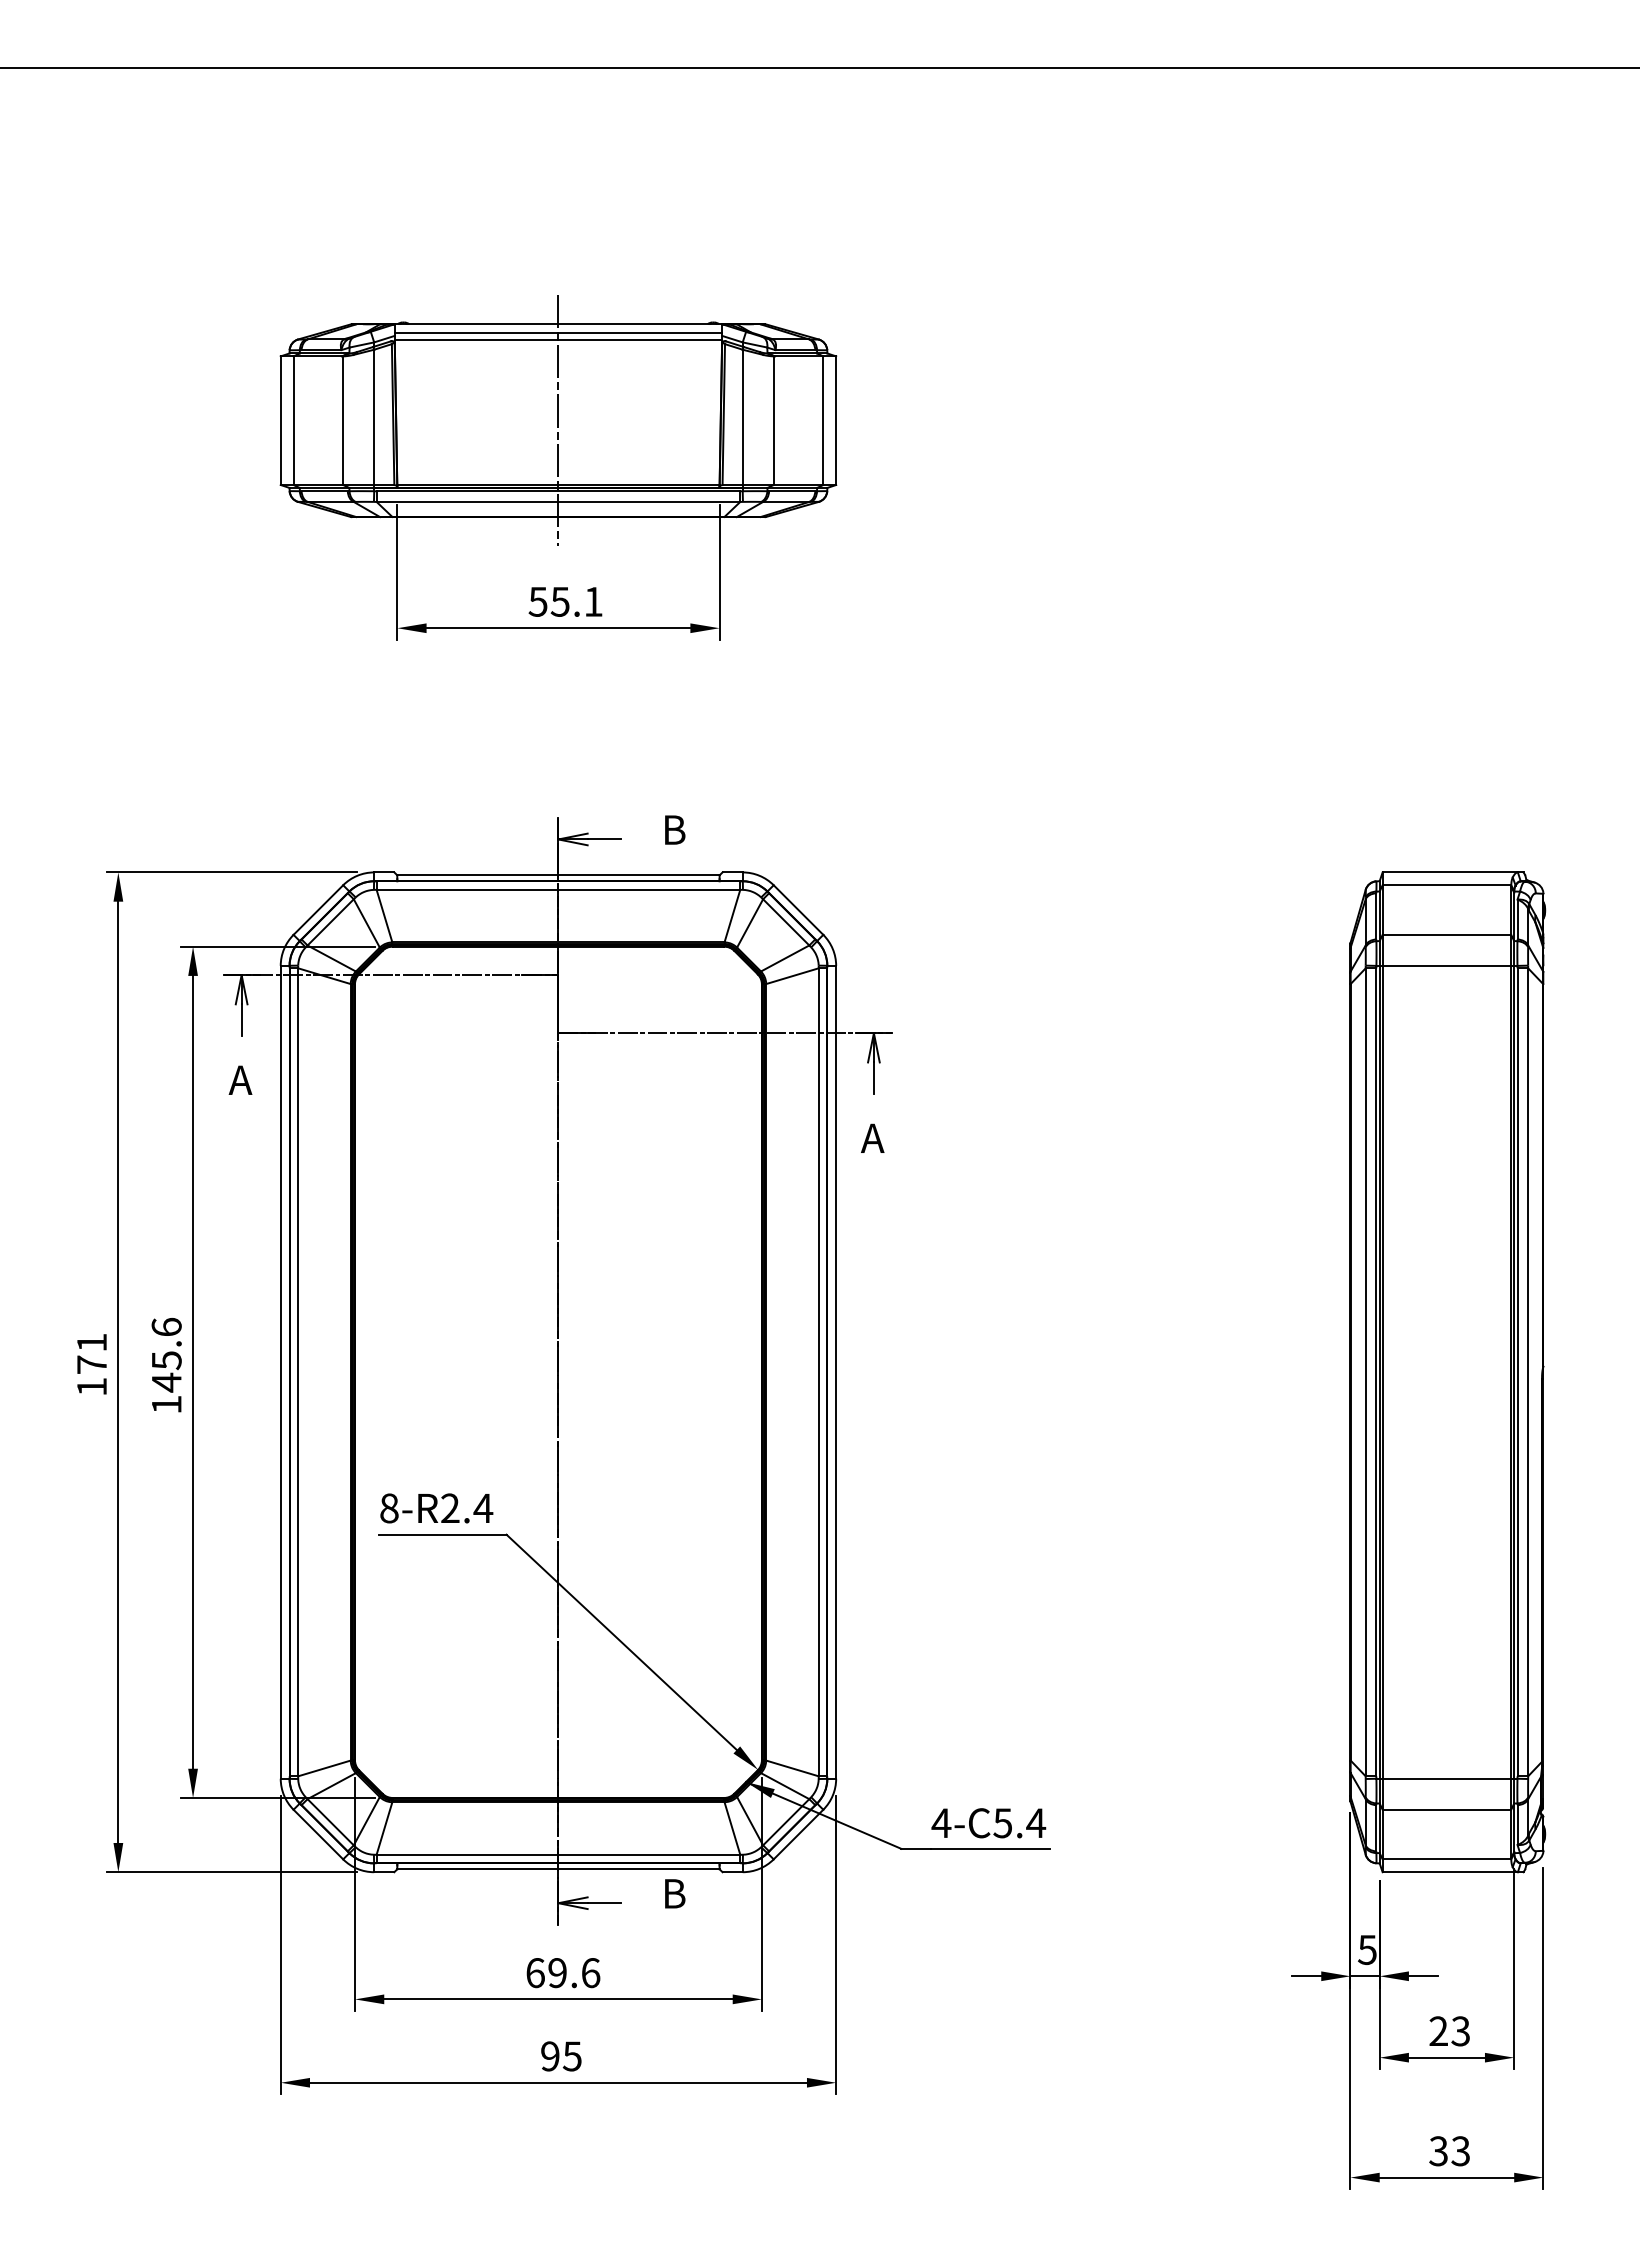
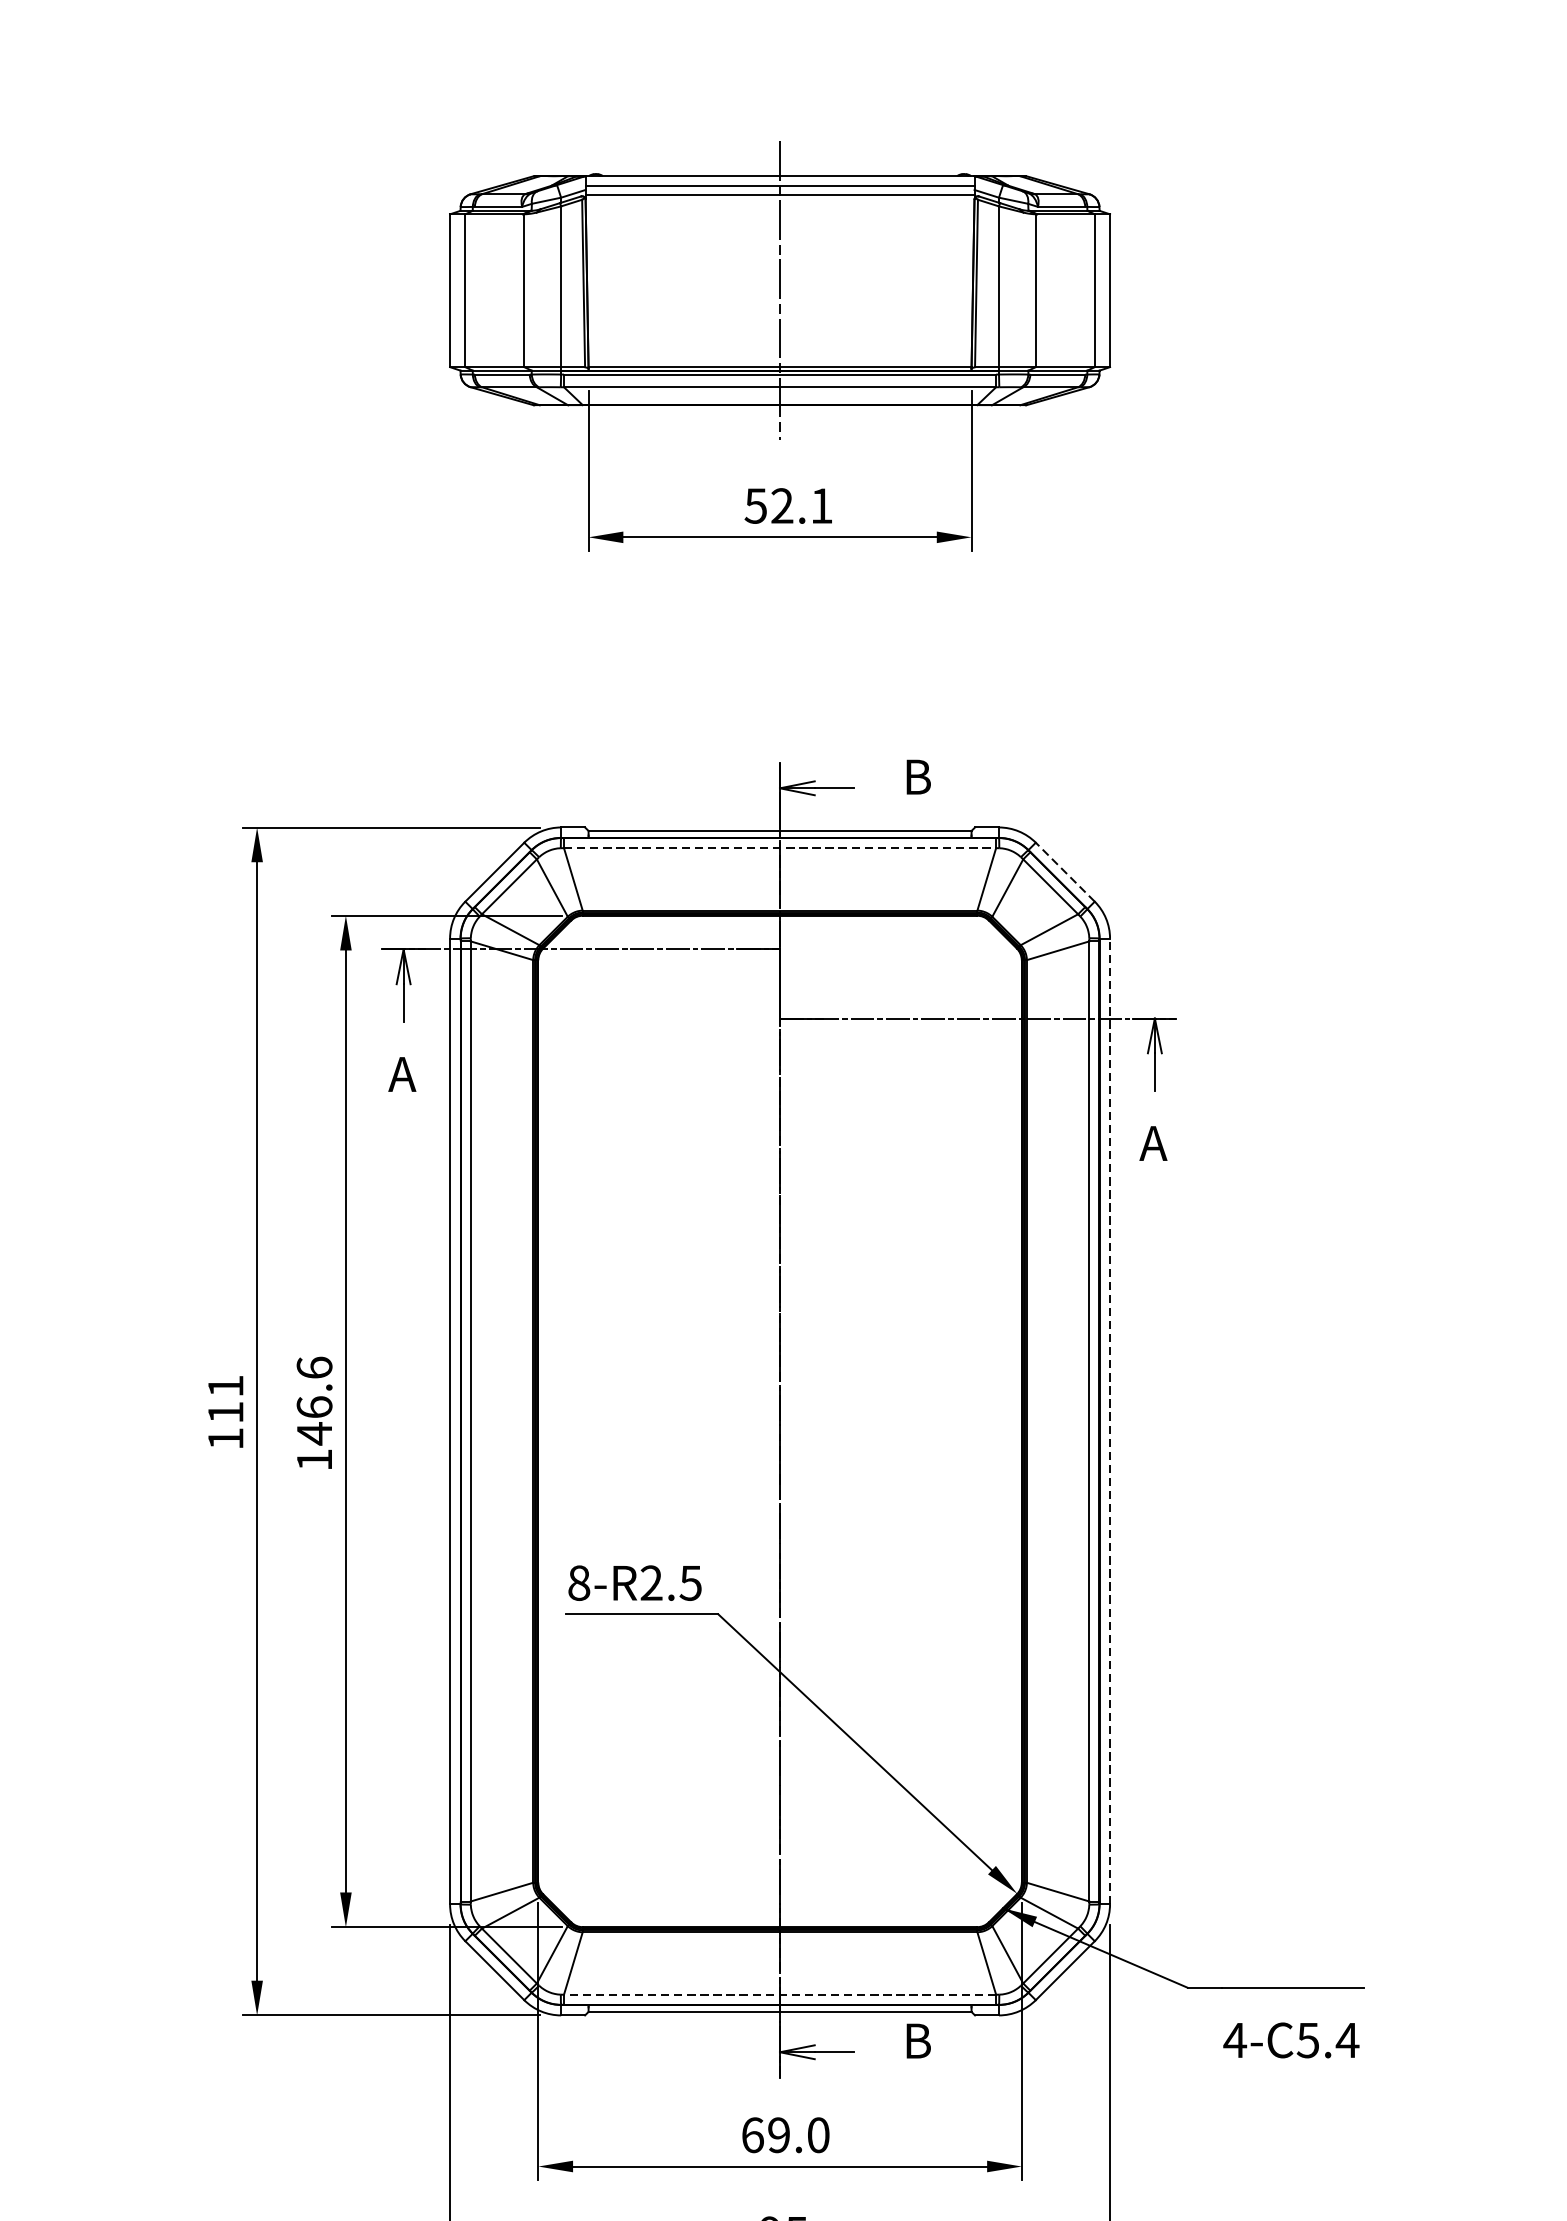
text: (559, 601) -> (781, 505), 55.1 -> 52.1
line: (558, 889) -> (780, 847), solid -> dashed
line: (798, 909) -> (1065, 871), solid -> dashed
text: (166, 1360) -> (314, 1407), 145.6 -> 146.6
text: (91, 1364) -> (225, 1412), 171 -> 111
line: (836, 1371) -> (1110, 1420), solid -> dashed
text: (483, 1508) -> (690, 1583), 8-R2.4 -> 8-R2.5
text: (988, 1823) -> (1291, 2040), moved
line: (558, 1854) -> (780, 1994), solid -> dashed
text: (591, 1973) -> (819, 2135), 69.6 -> 69.0

